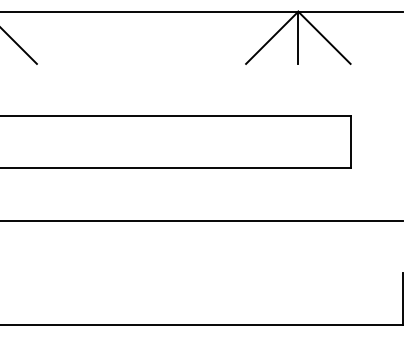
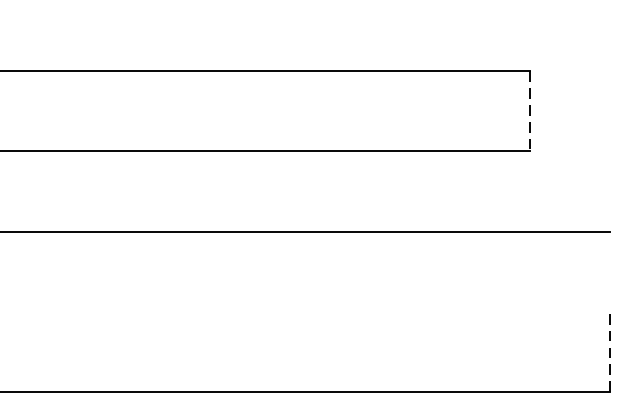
line: (350, 142) -> (529, 111), solid -> dashed
line: (402, 298) -> (609, 350), solid -> dashed

